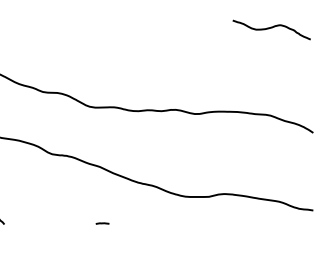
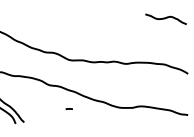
curve: (101, 222) -> (68, 108), moved

